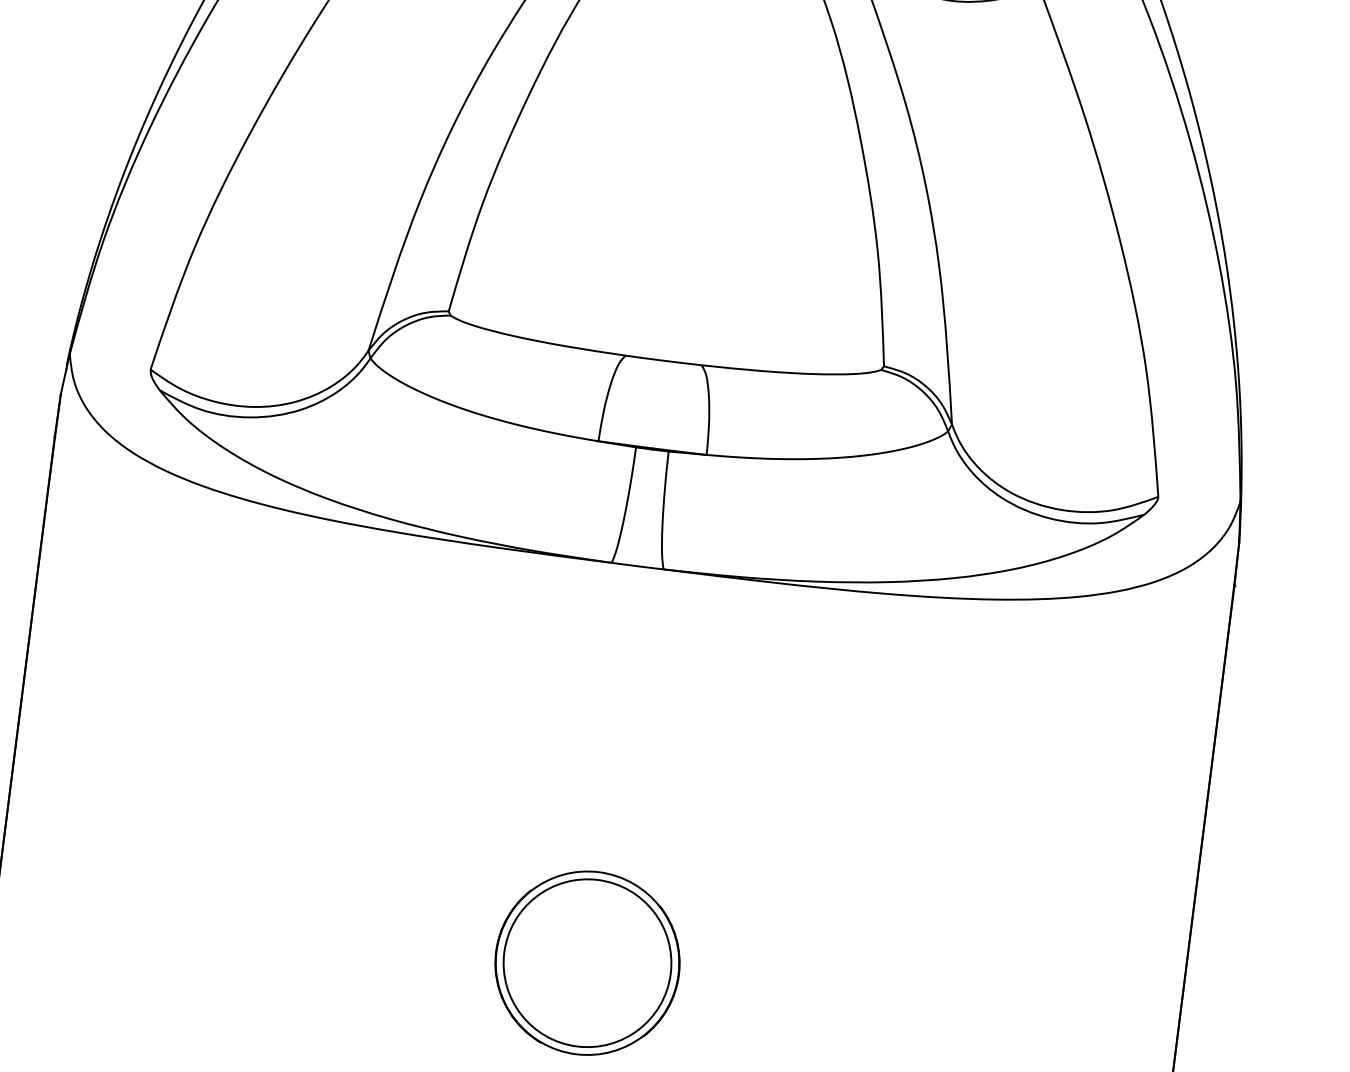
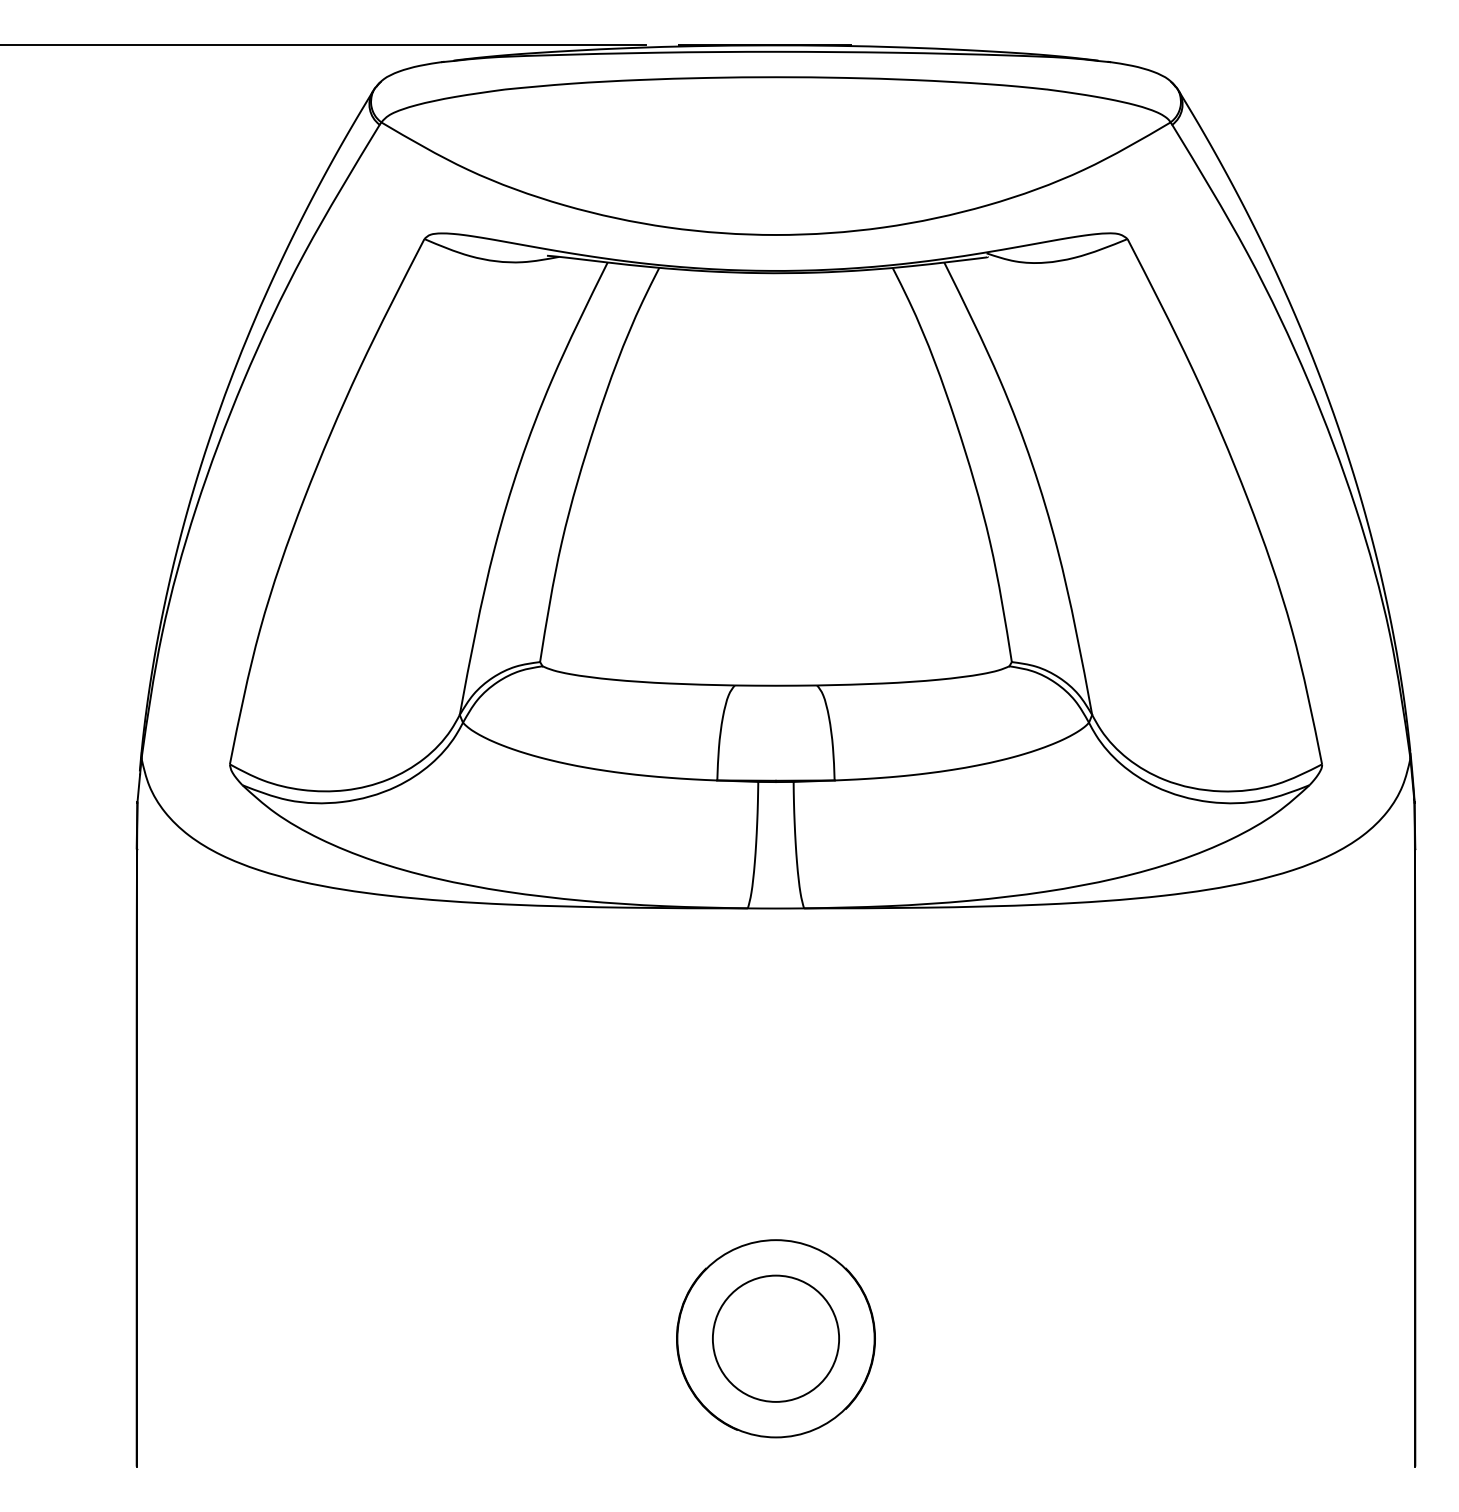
circle: (587, 962) -> (775, 1338), size x0.7

